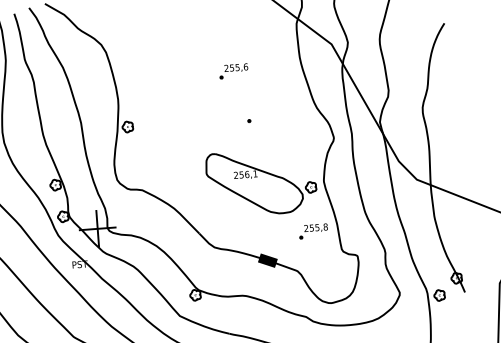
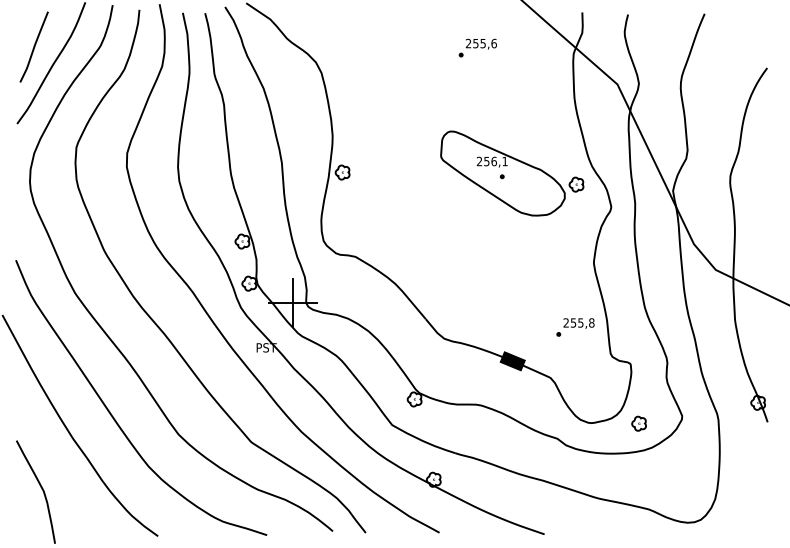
part: (233, 70) -> (477, 47), moved
part: (261, 182) -> (512, 173), moved
part: (439, 295) -> (638, 423), moved

